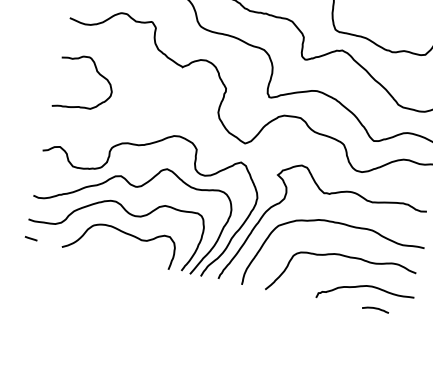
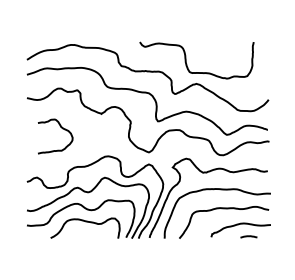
curve: (98, 75) -> (62, 129), moved
line: (30, 237) -> (30, 236), removed

